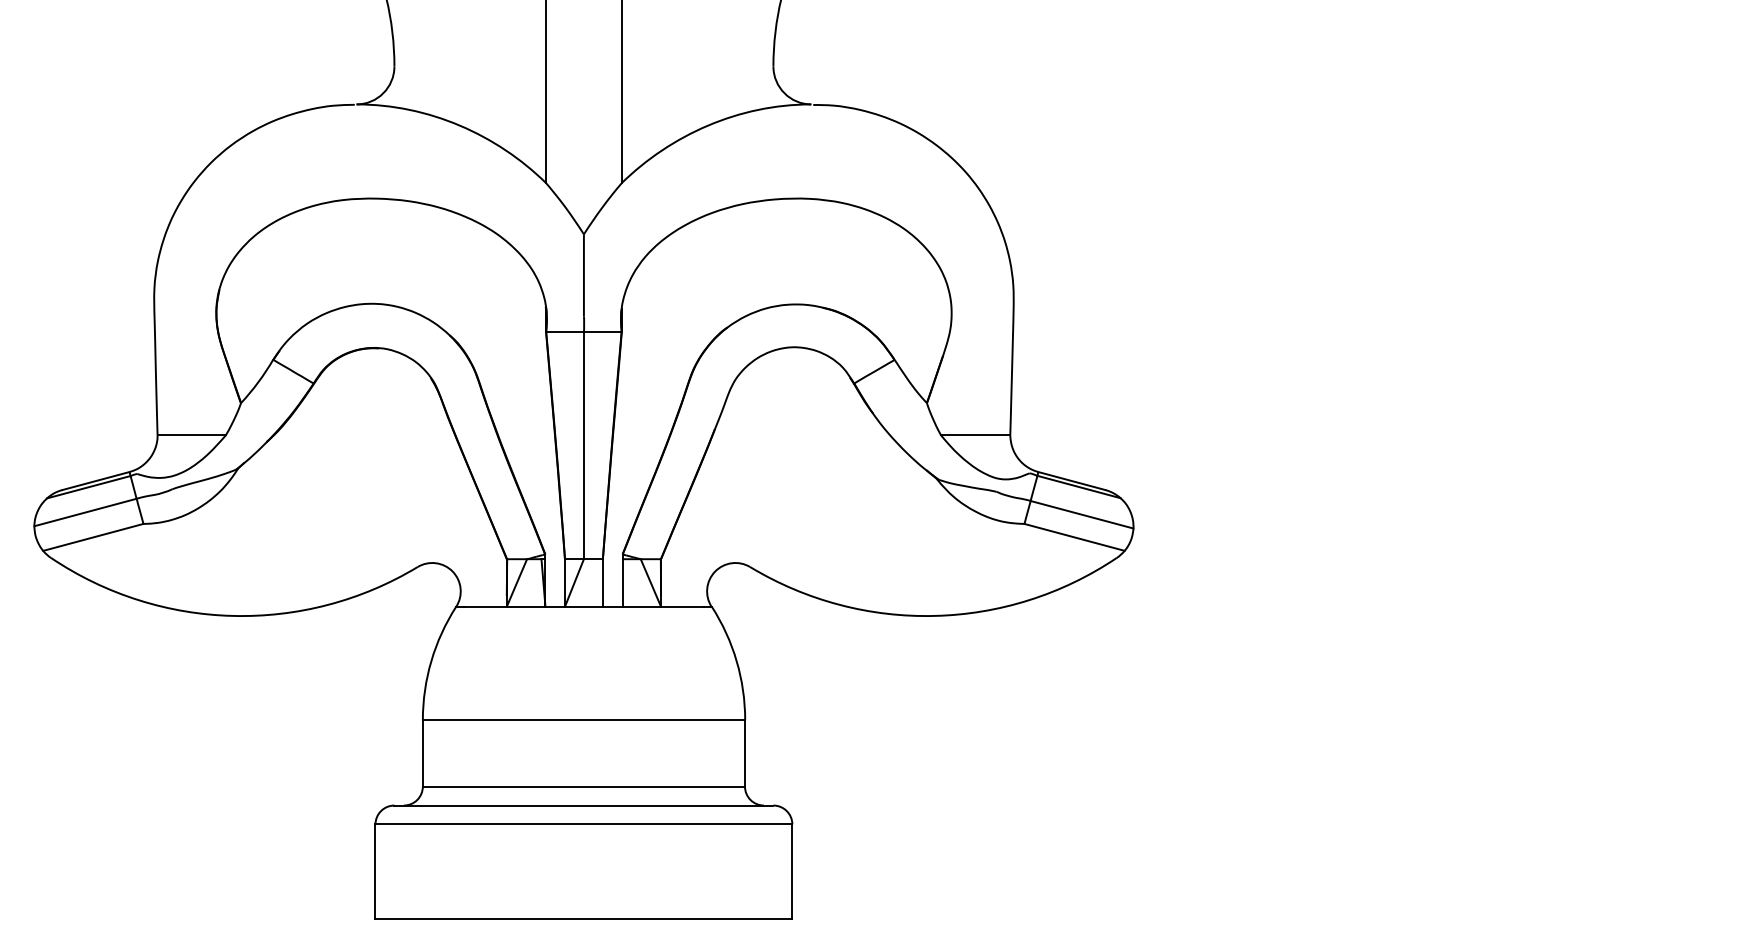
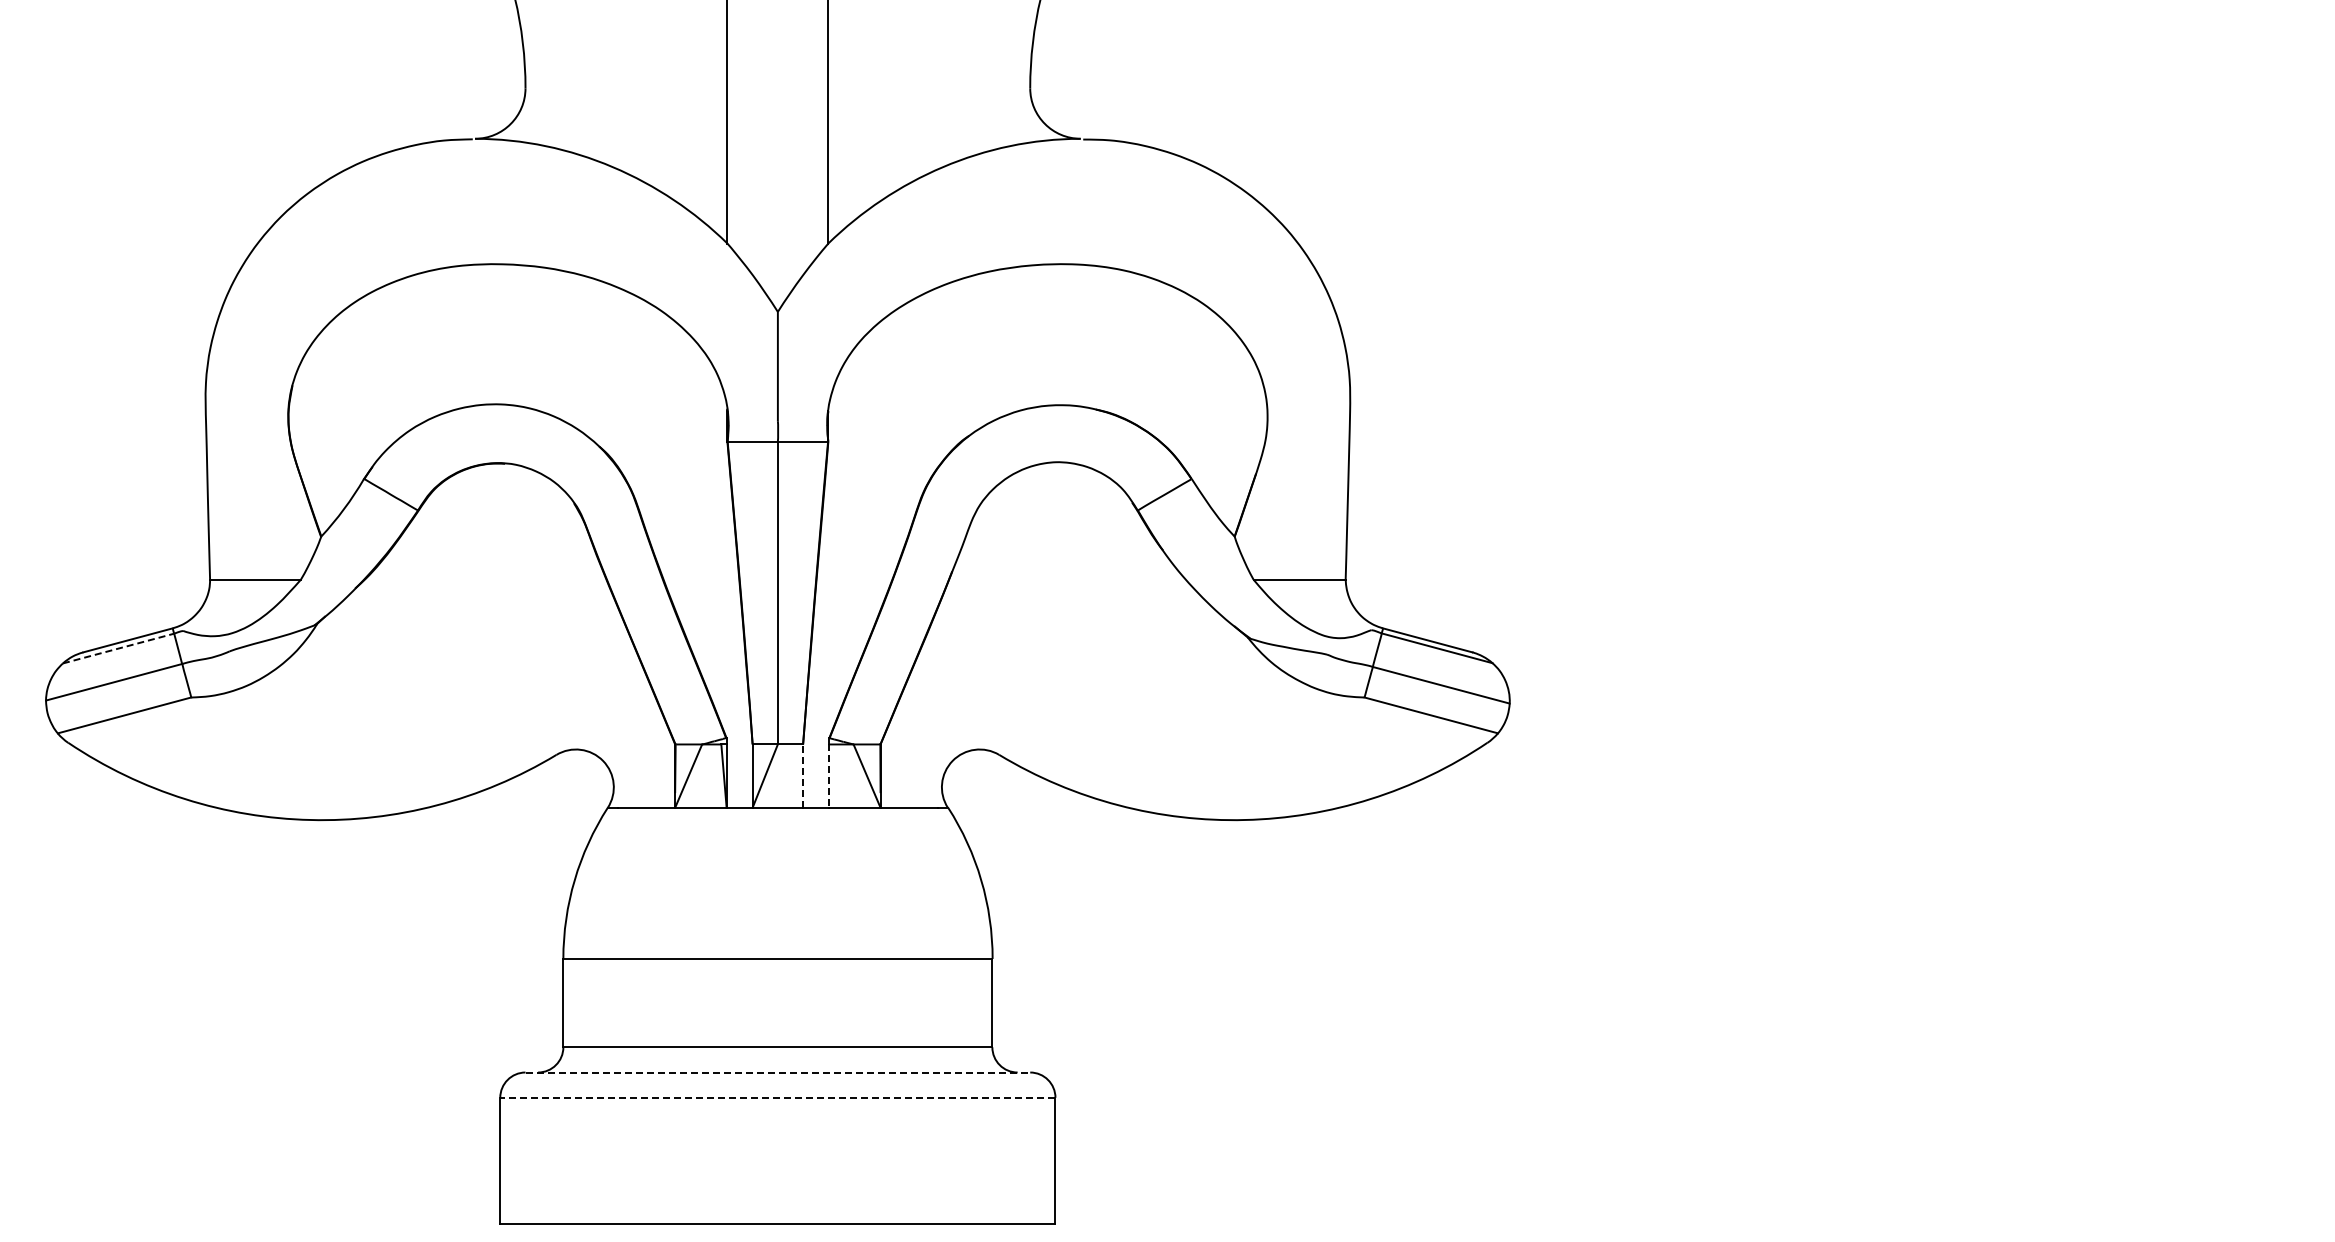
line: (88, 487) -> (118, 648), solid -> dashed
line: (603, 583) -> (803, 776), solid -> dashed
line: (622, 583) -> (829, 776), solid -> dashed
line: (584, 805) -> (778, 1072), solid -> dashed
line: (583, 824) -> (777, 1097), solid -> dashed

